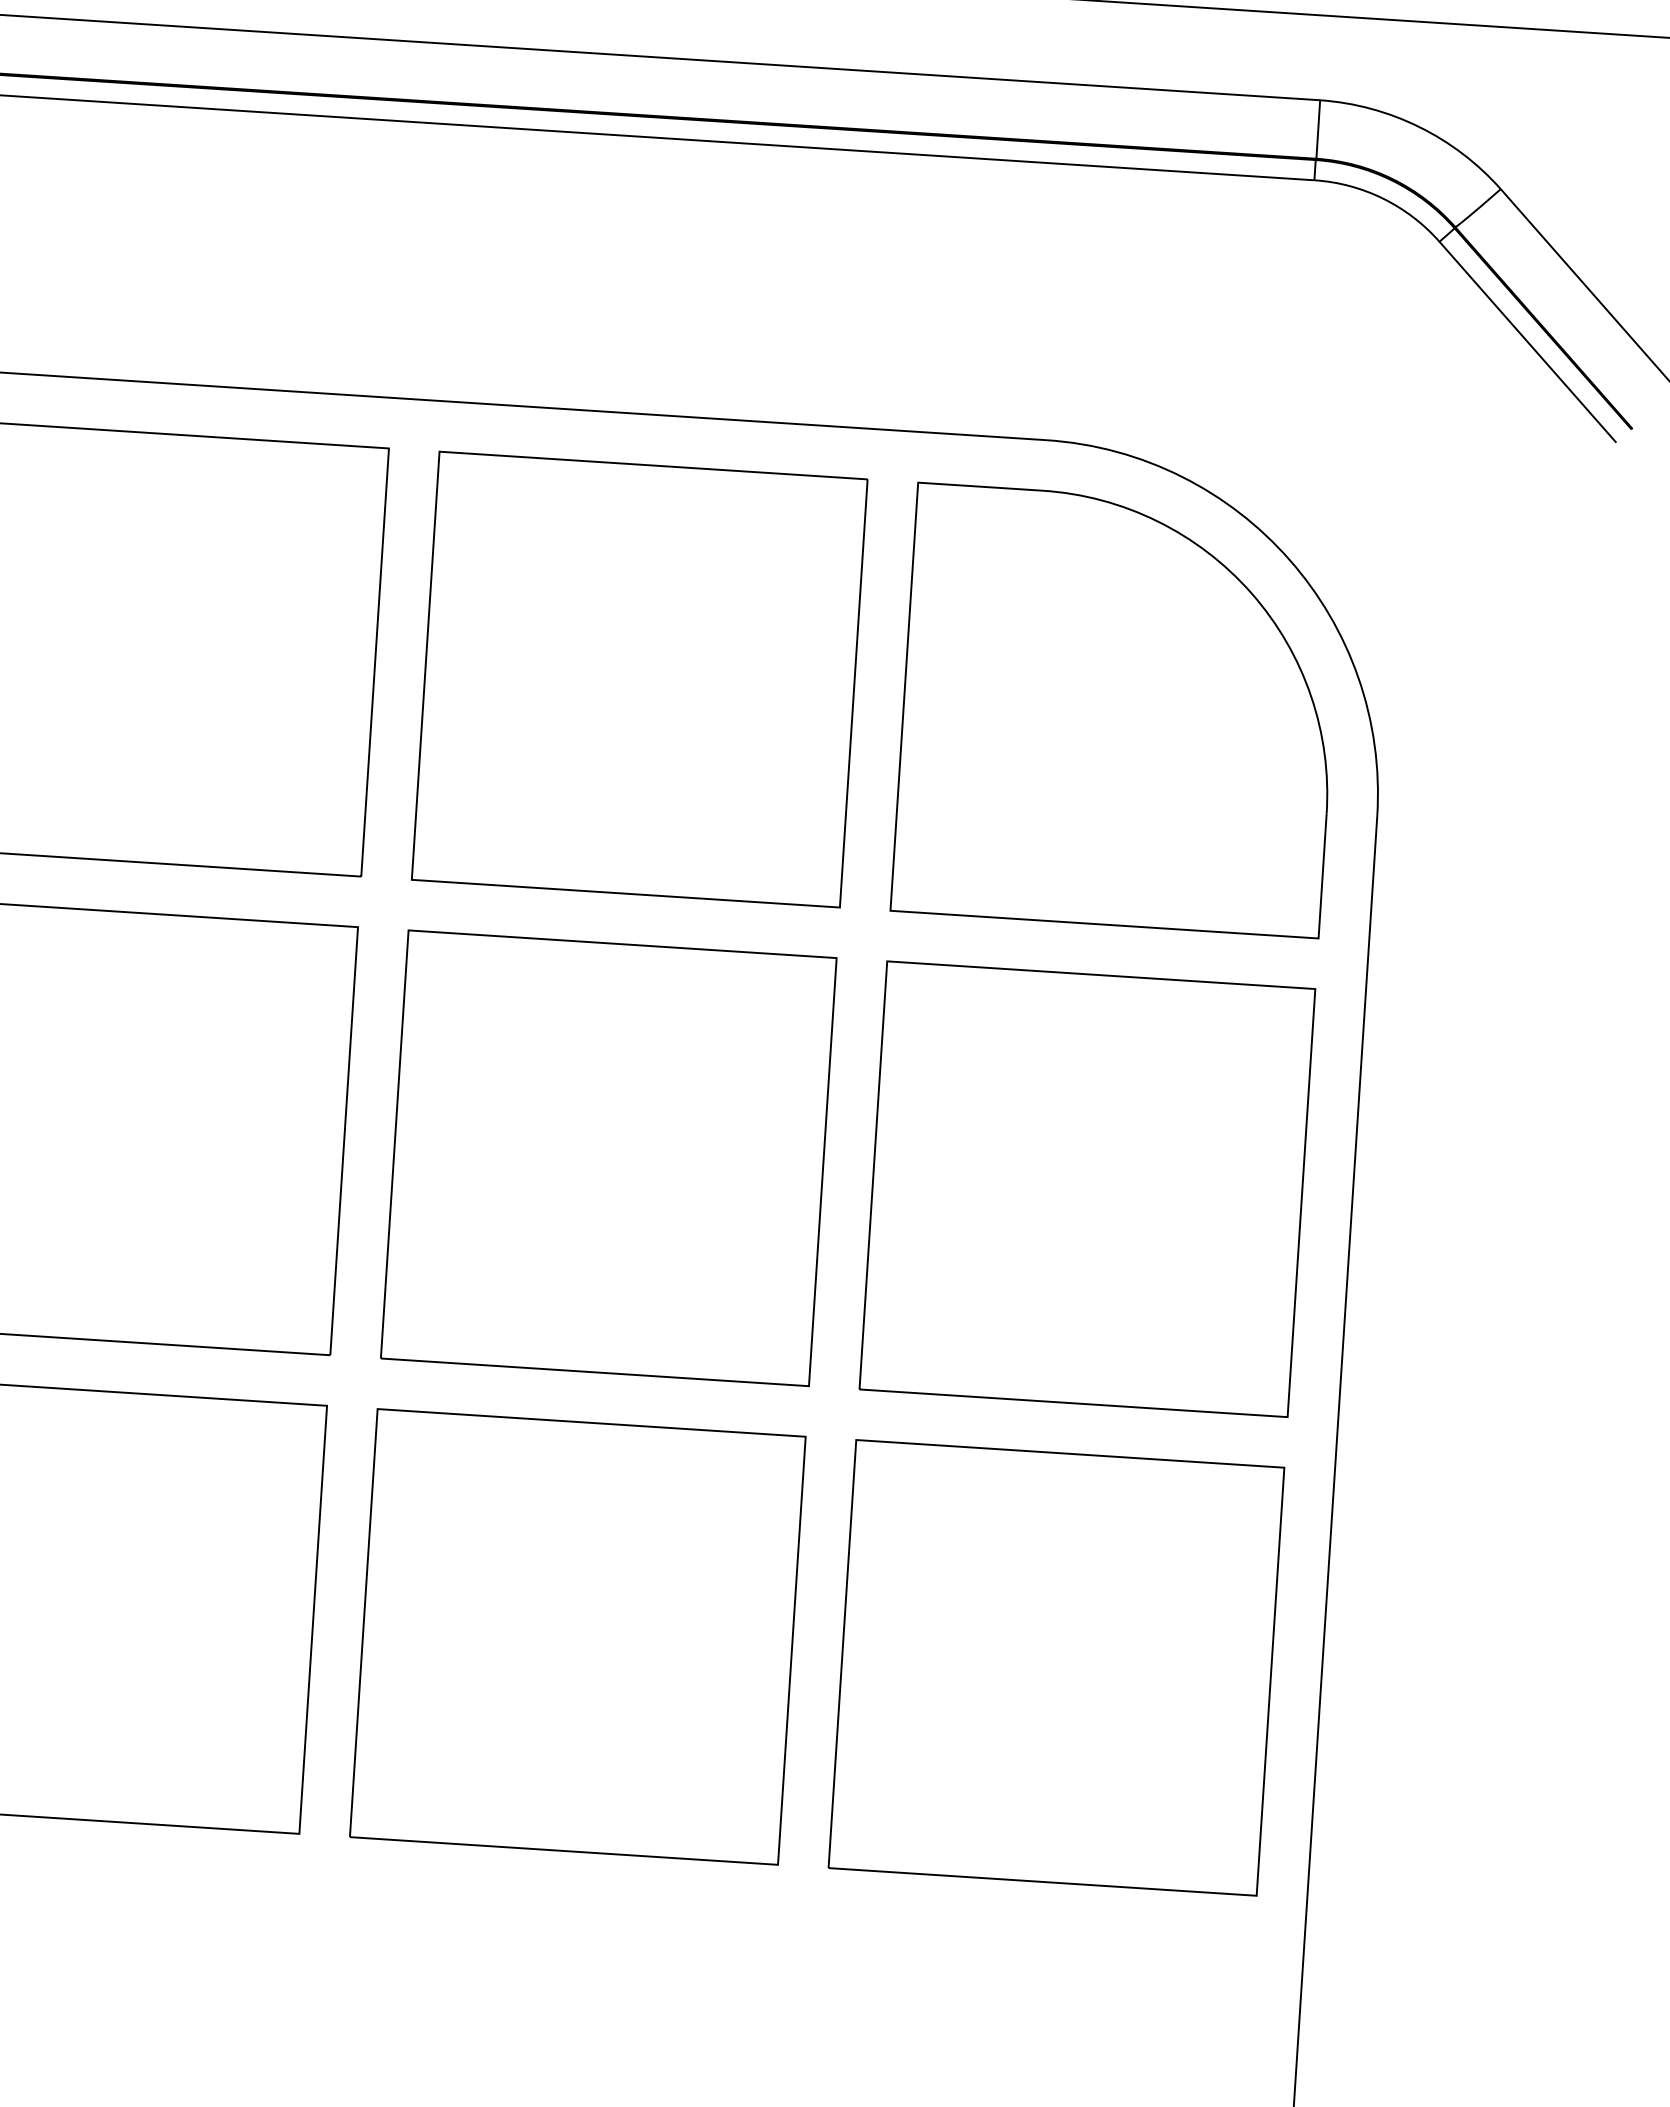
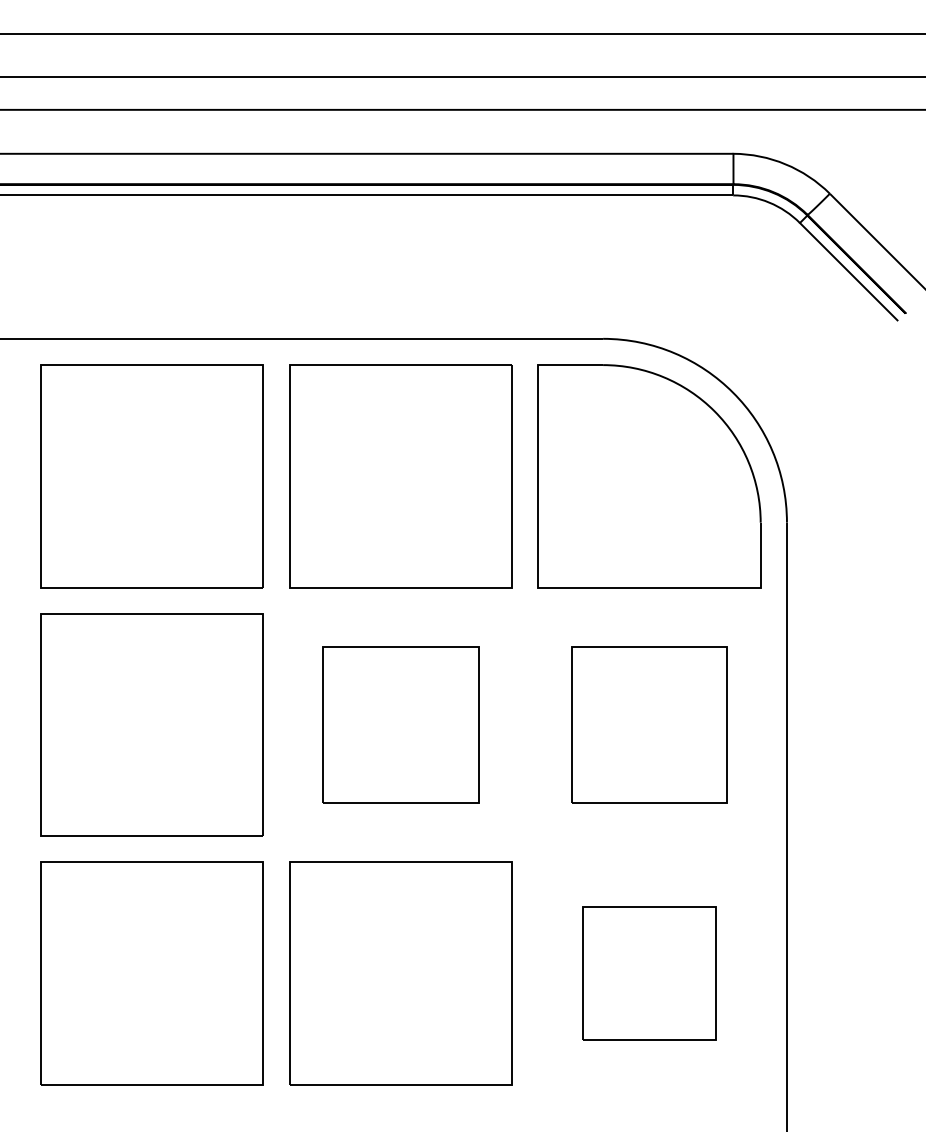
part: (608, 1157) -> (400, 724), size x0.7
part: (1087, 1188) -> (649, 724), size x0.7
part: (1056, 1667) -> (649, 973), size x0.6

